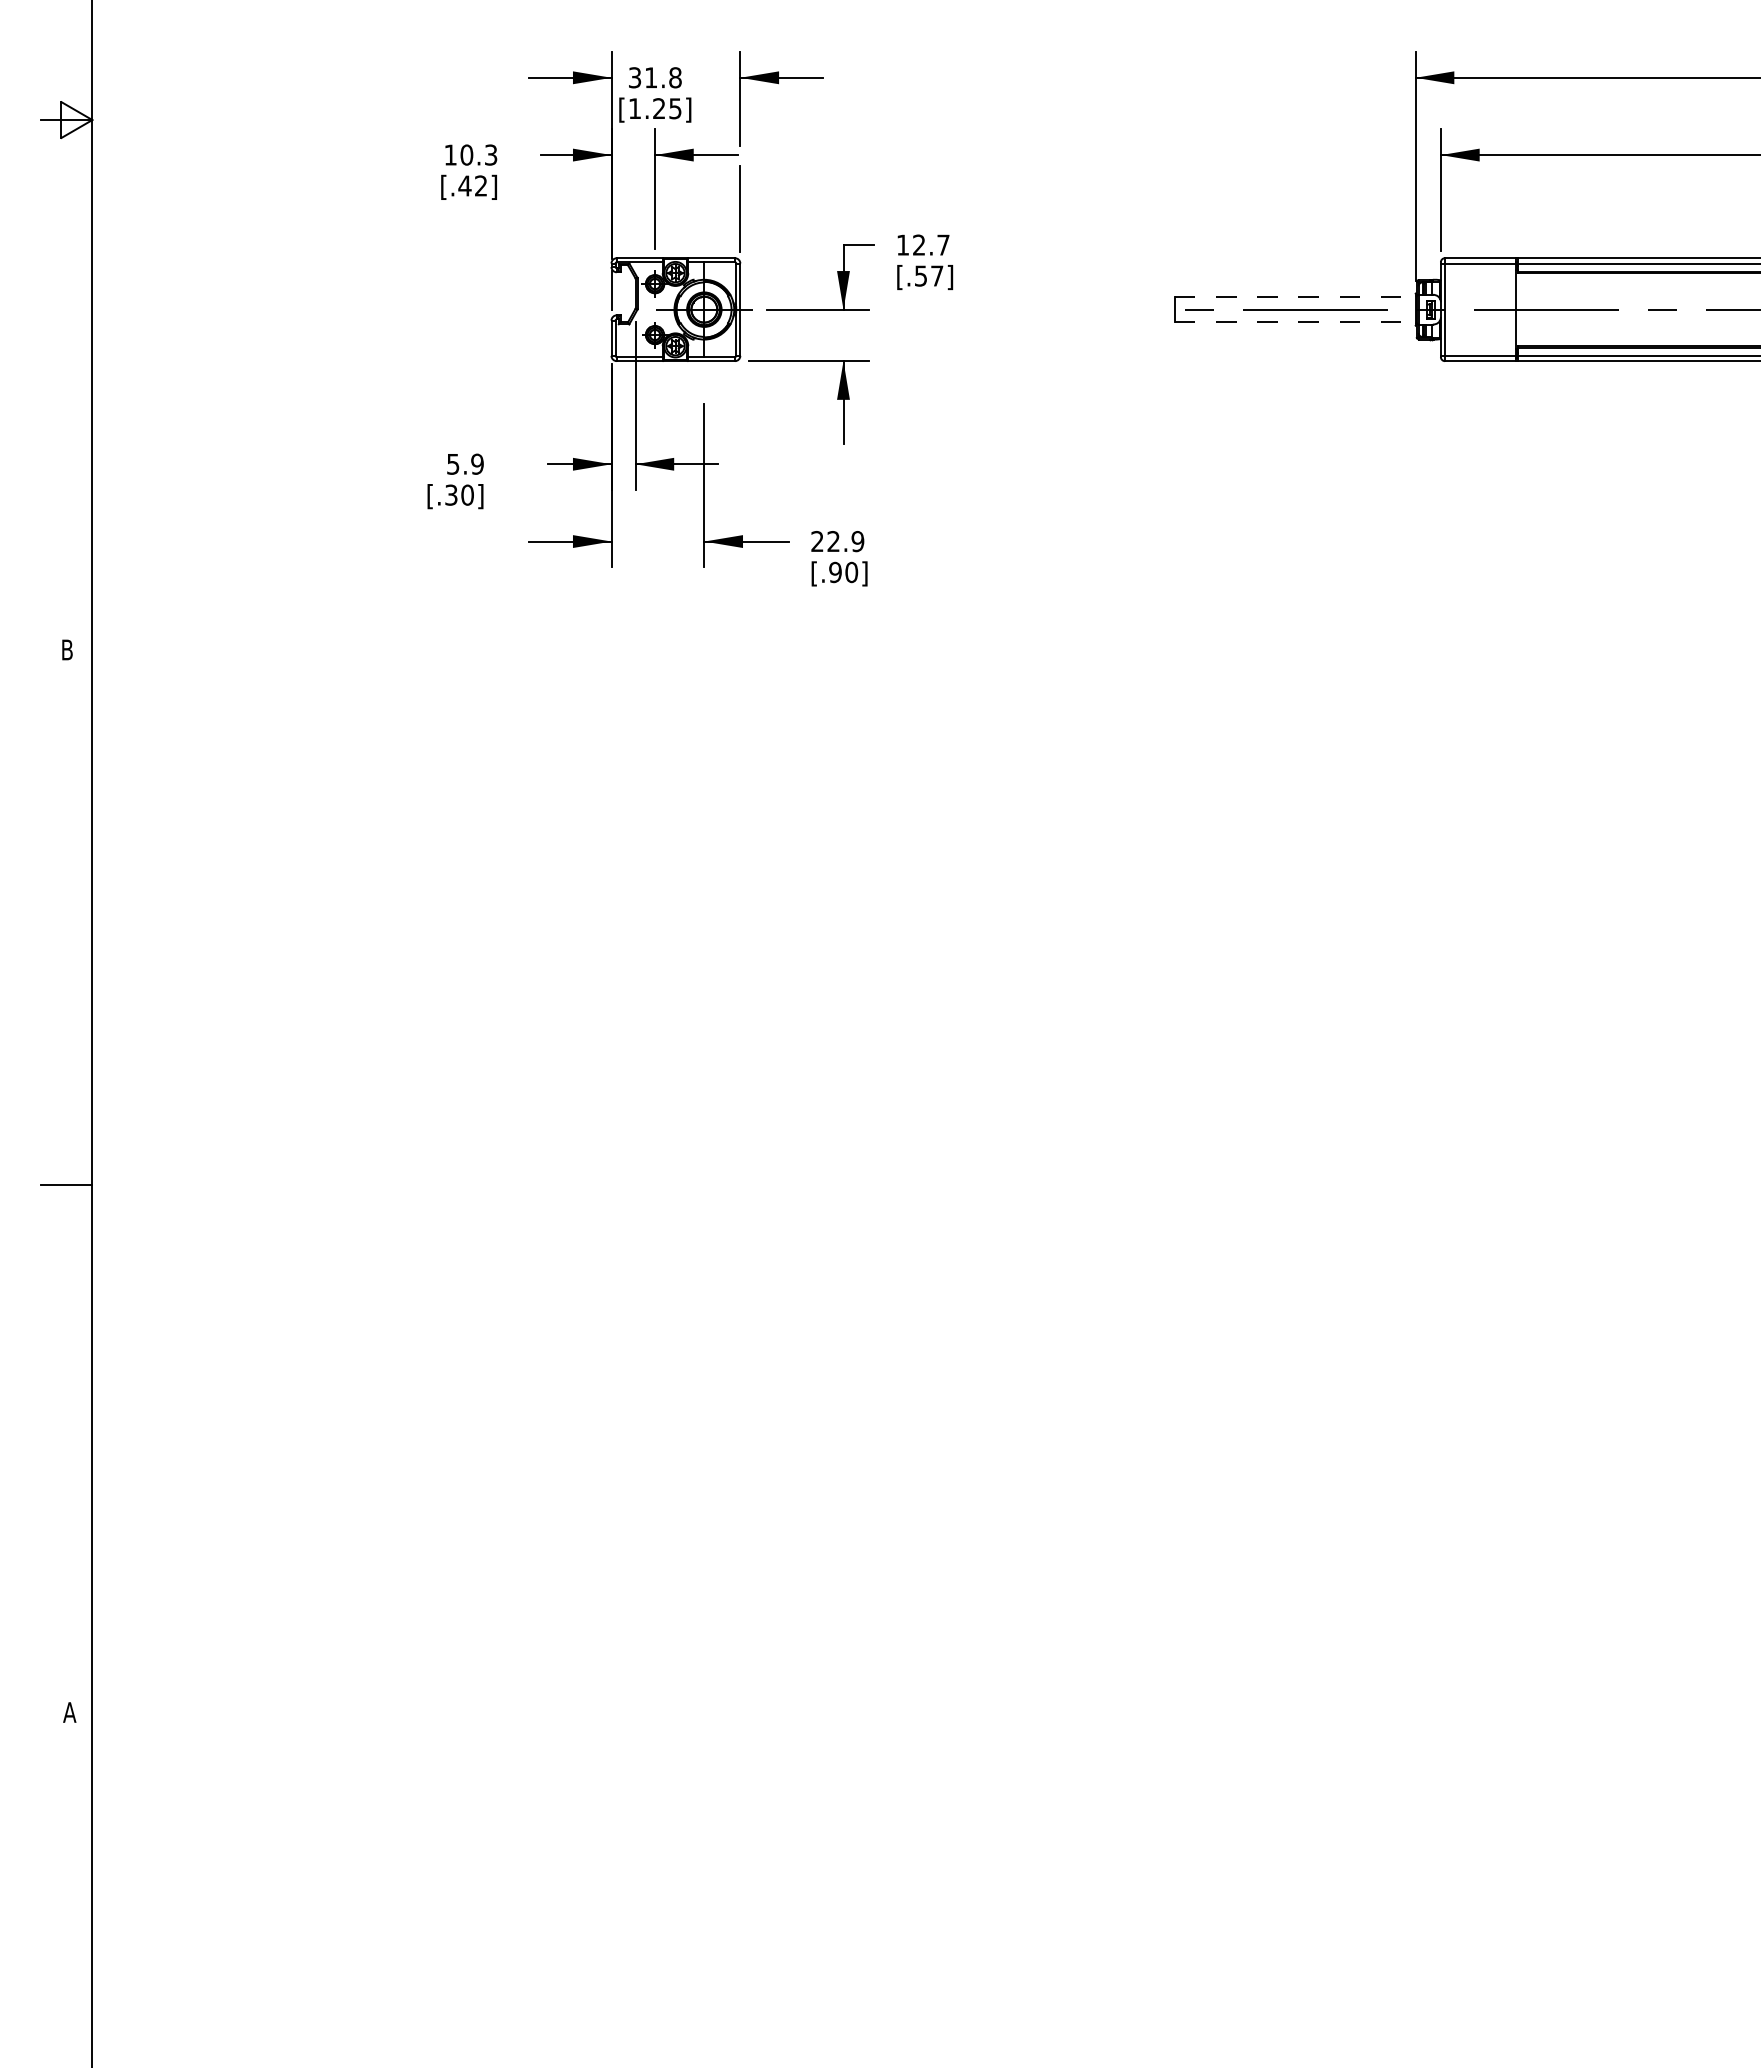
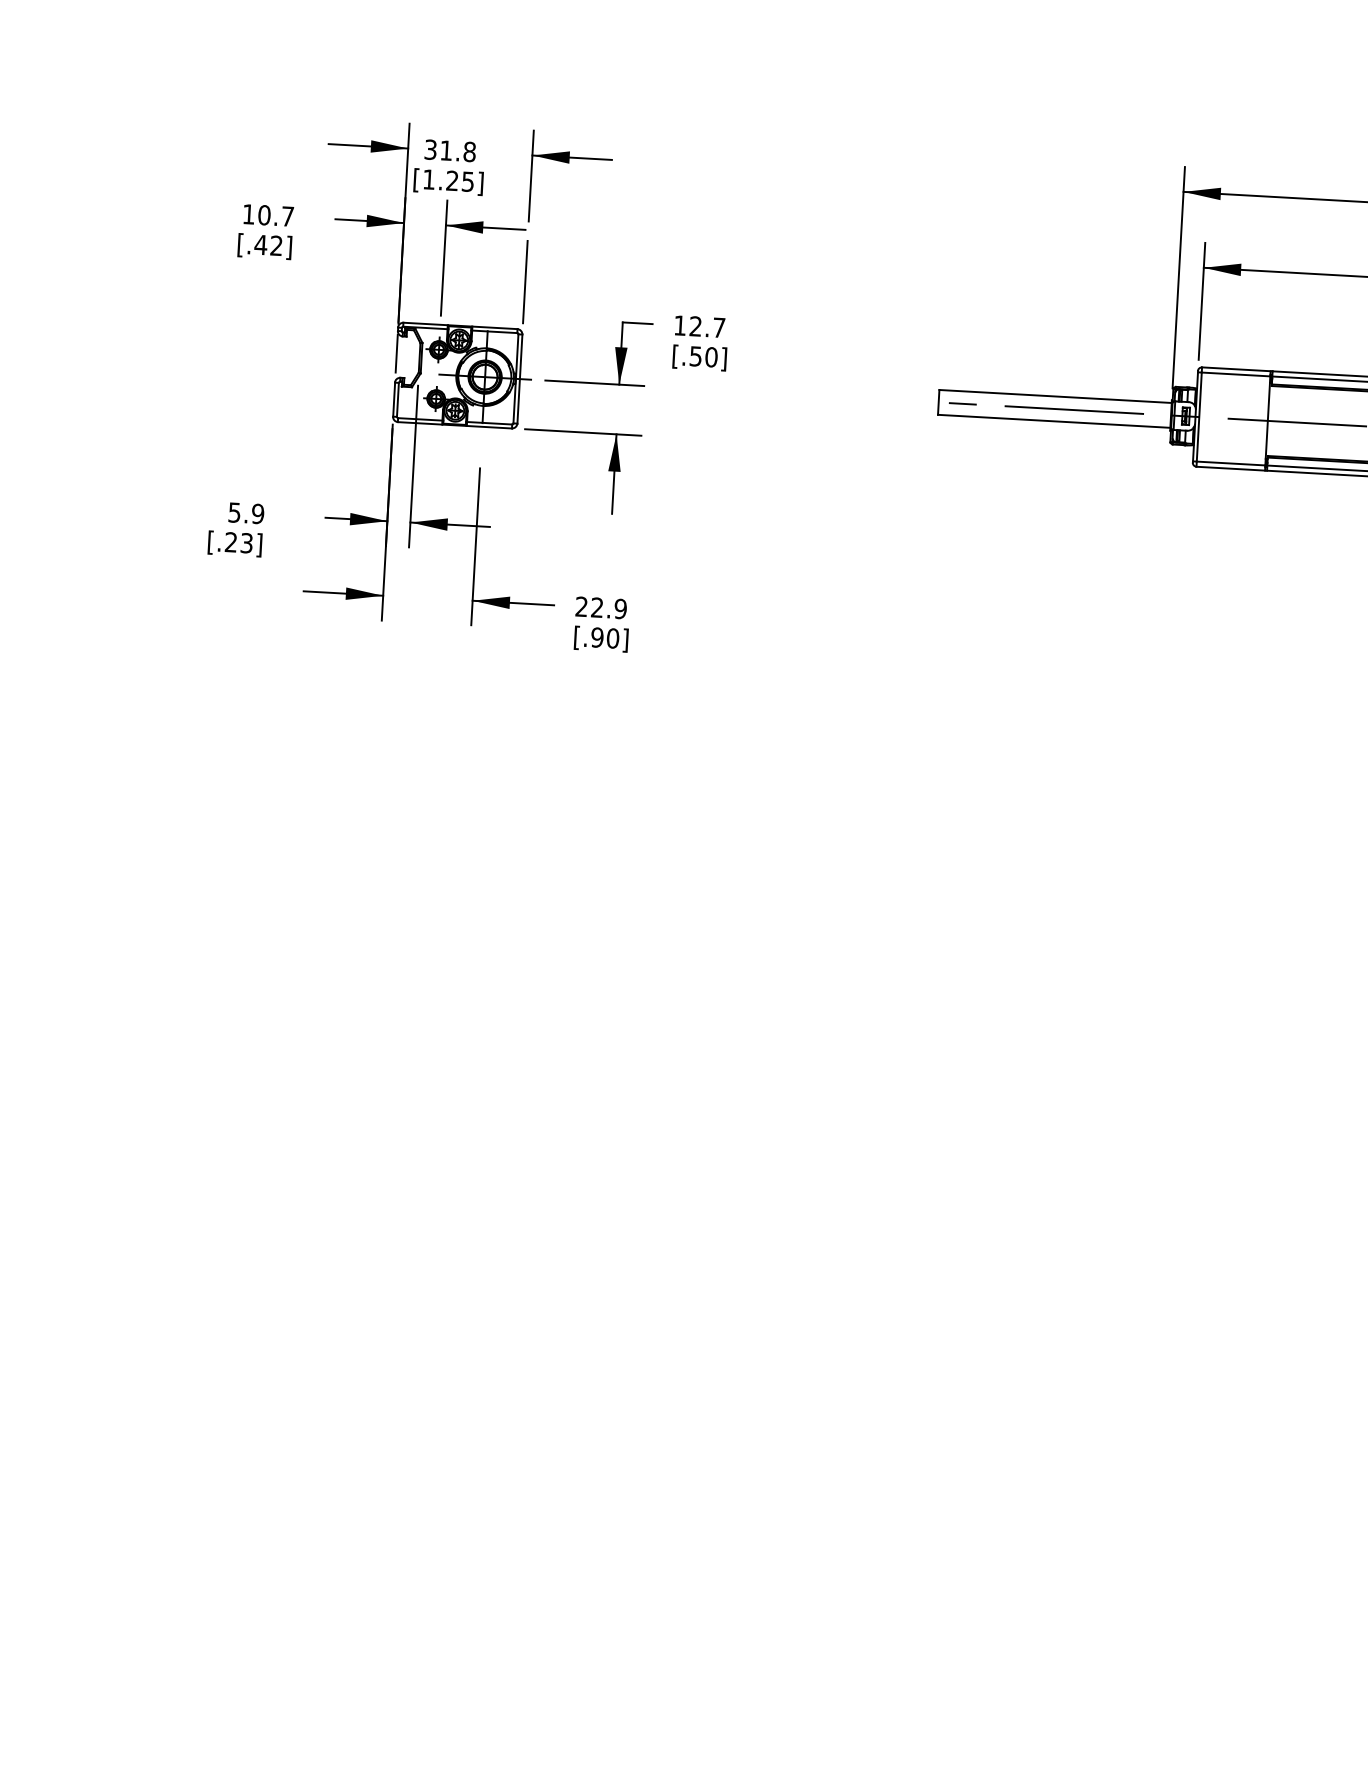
text: (491, 154) -> (288, 216), 10.3 -> 10.7
text: (937, 275) -> (711, 356), [.57] -> [.50]
line: (1295, 296) -> (1055, 396), dashed -> solid
line: (1295, 322) -> (1054, 421), dashed -> solid
text: (459, 494) -> (239, 542), [.30] -> [.23]

